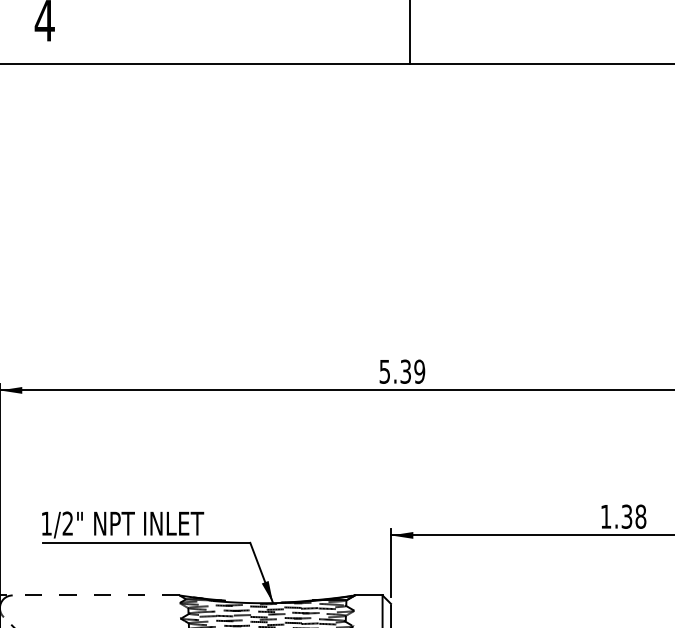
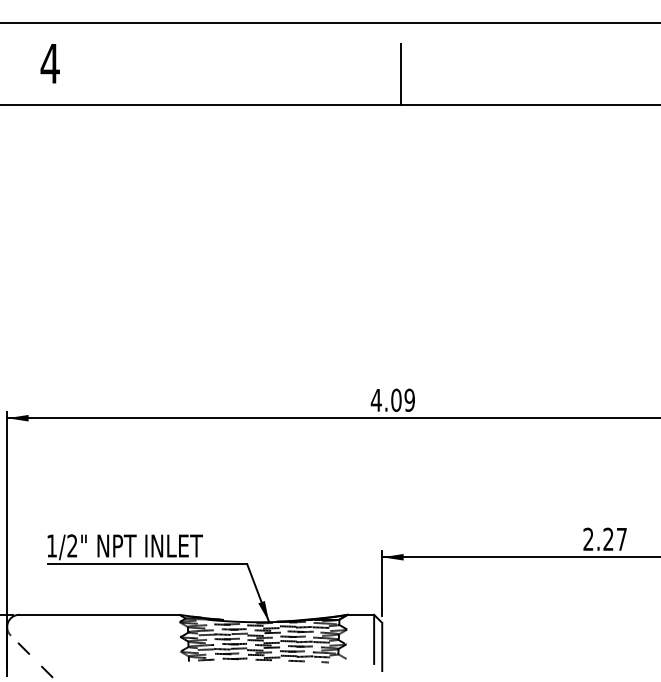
text: (394, 370) -> (385, 399), 5.39 -> 4.09
text: (623, 516) -> (605, 539), 1.38 -> 2.27
line: (95, 595) -> (98, 614), dashed -> solid

